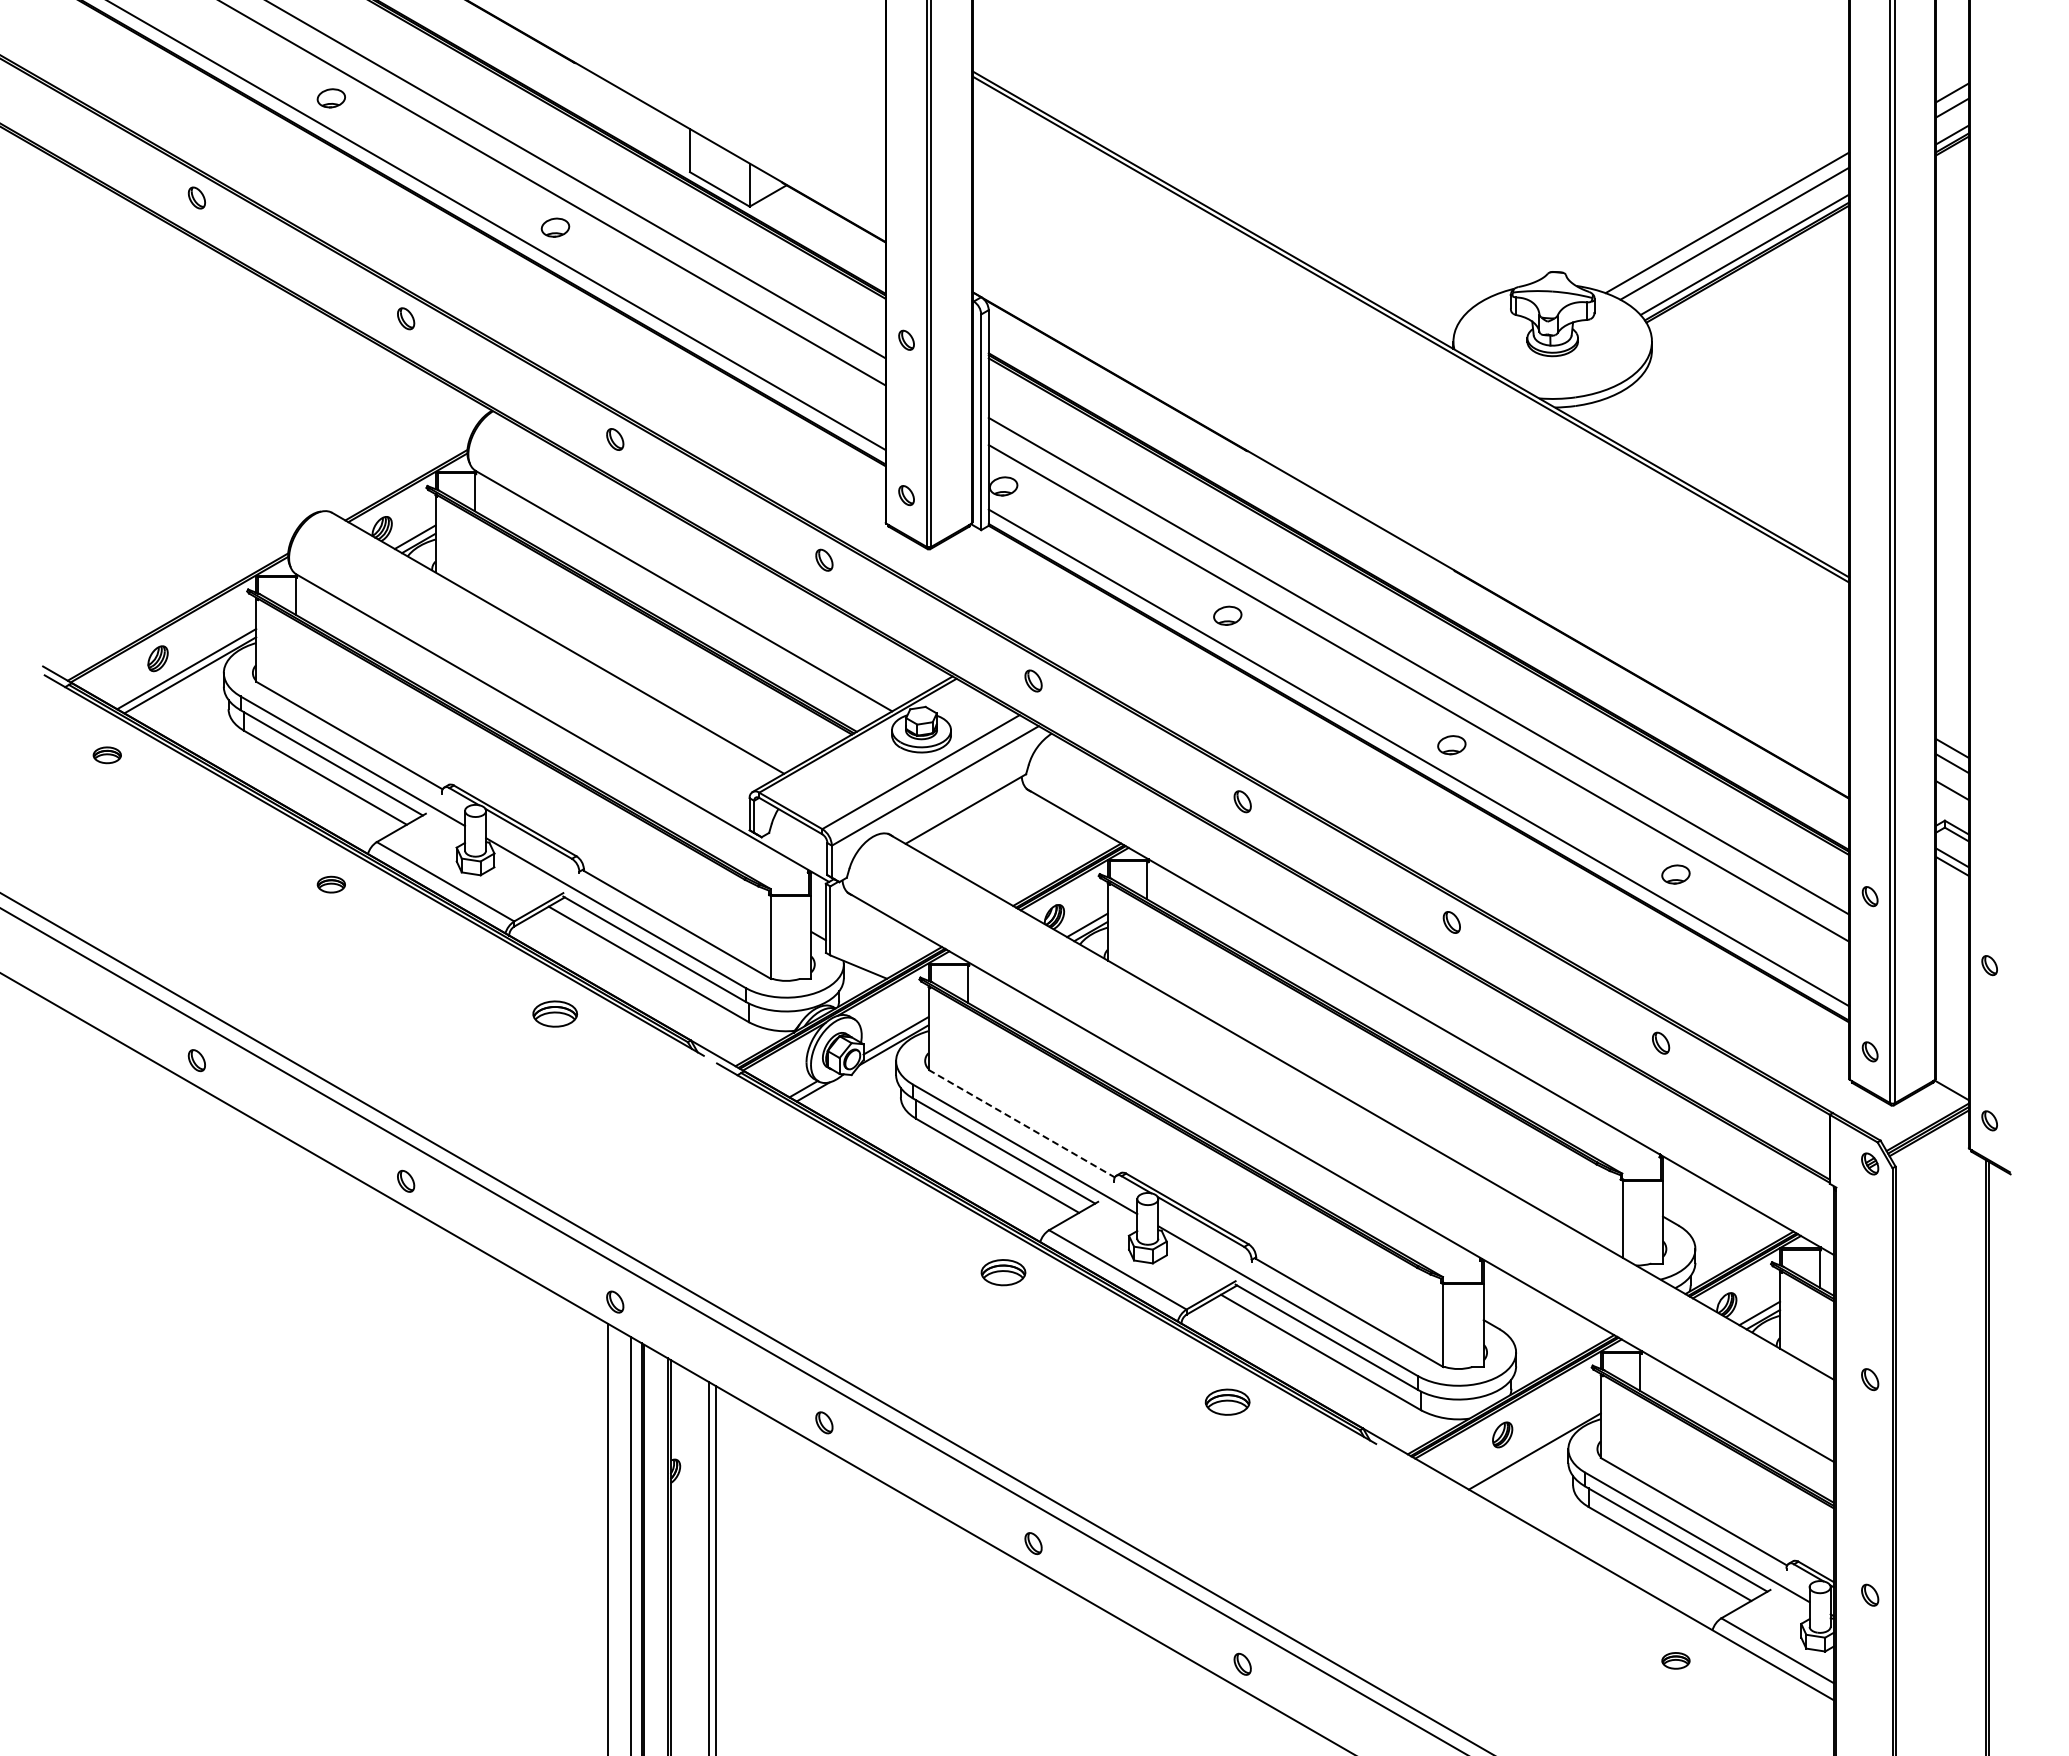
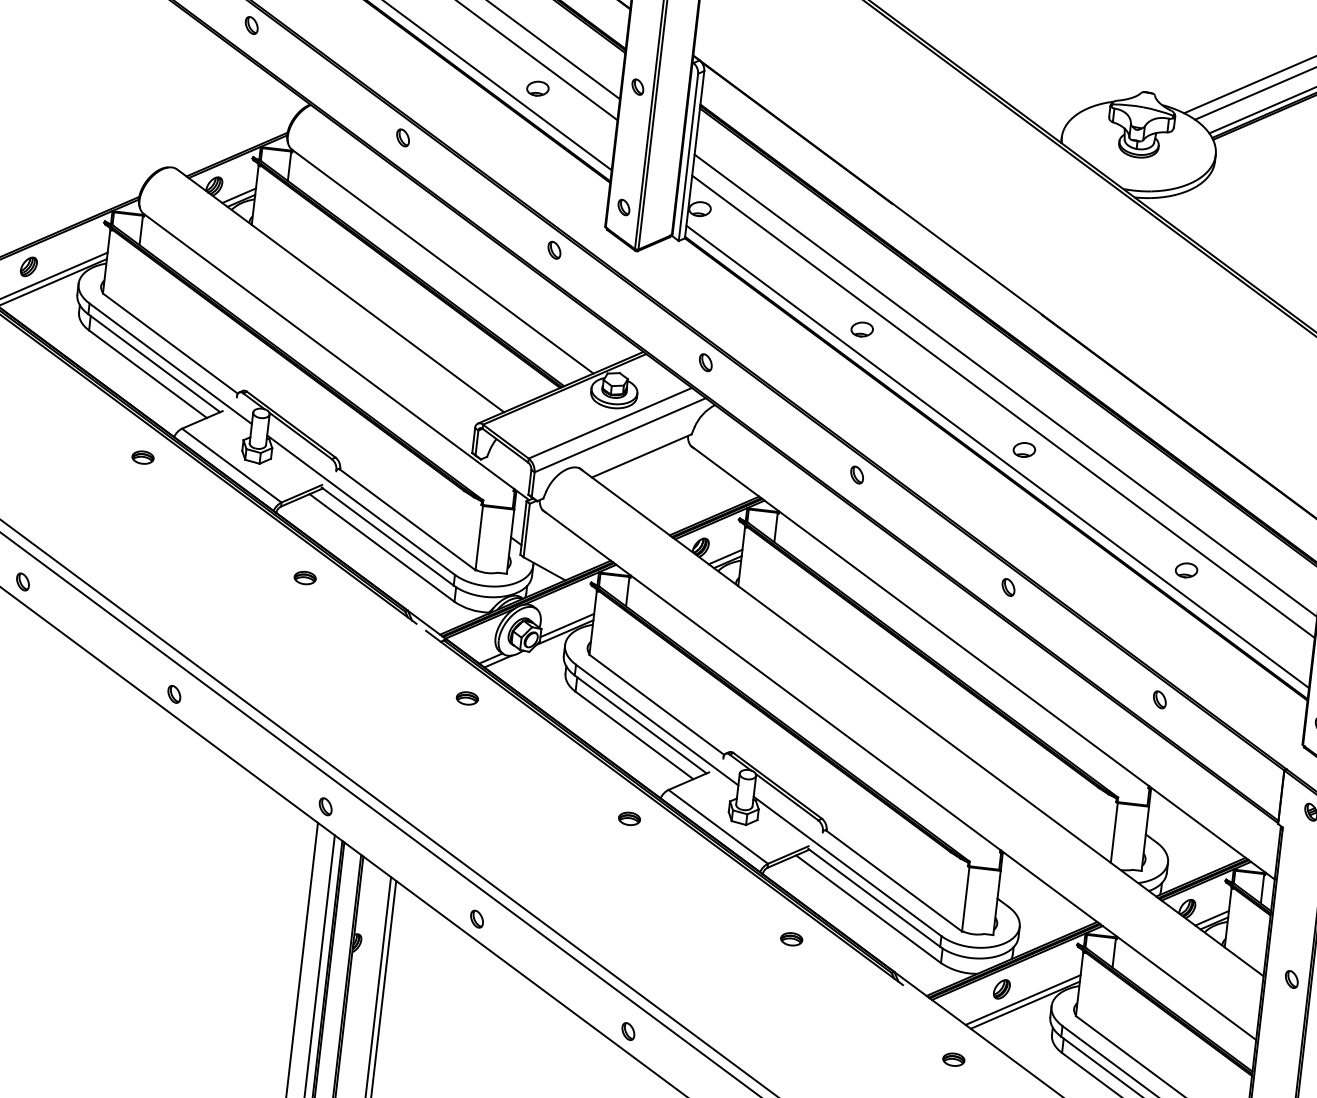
part: (779, 357) -> (537, 89), added
part: (555, 1013) -> (305, 577), size x0.62
line: (1021, 1123) -> (656, 704), dashed -> solid
part: (779, 1143) -> (467, 698), added
part: (1003, 1272) -> (629, 818), size x0.62
part: (1227, 1401) -> (791, 938), size x0.62
line: (1530, 1445) -> (1022, 1000), added
part: (1451, 1531) -> (953, 1059), added

